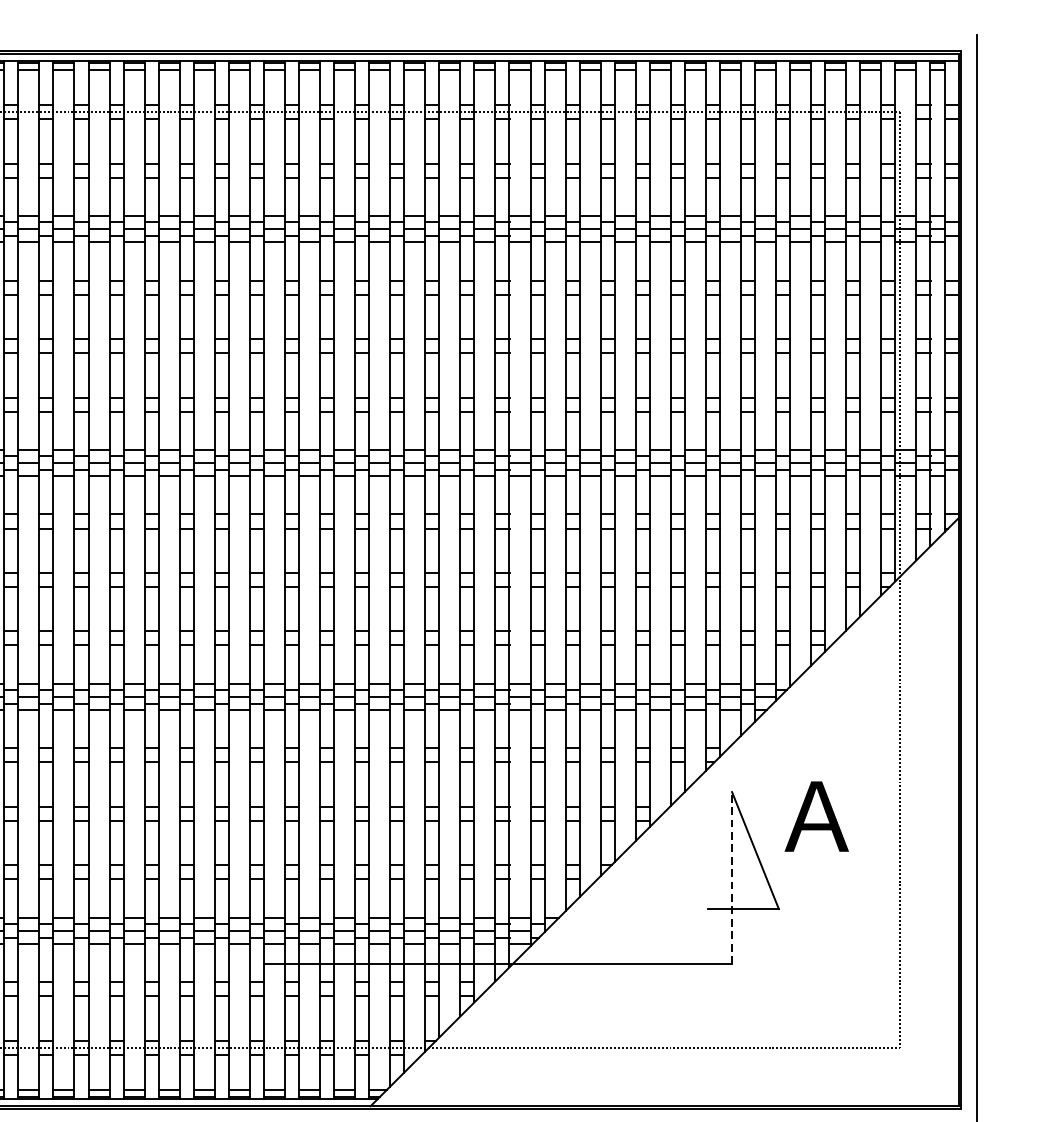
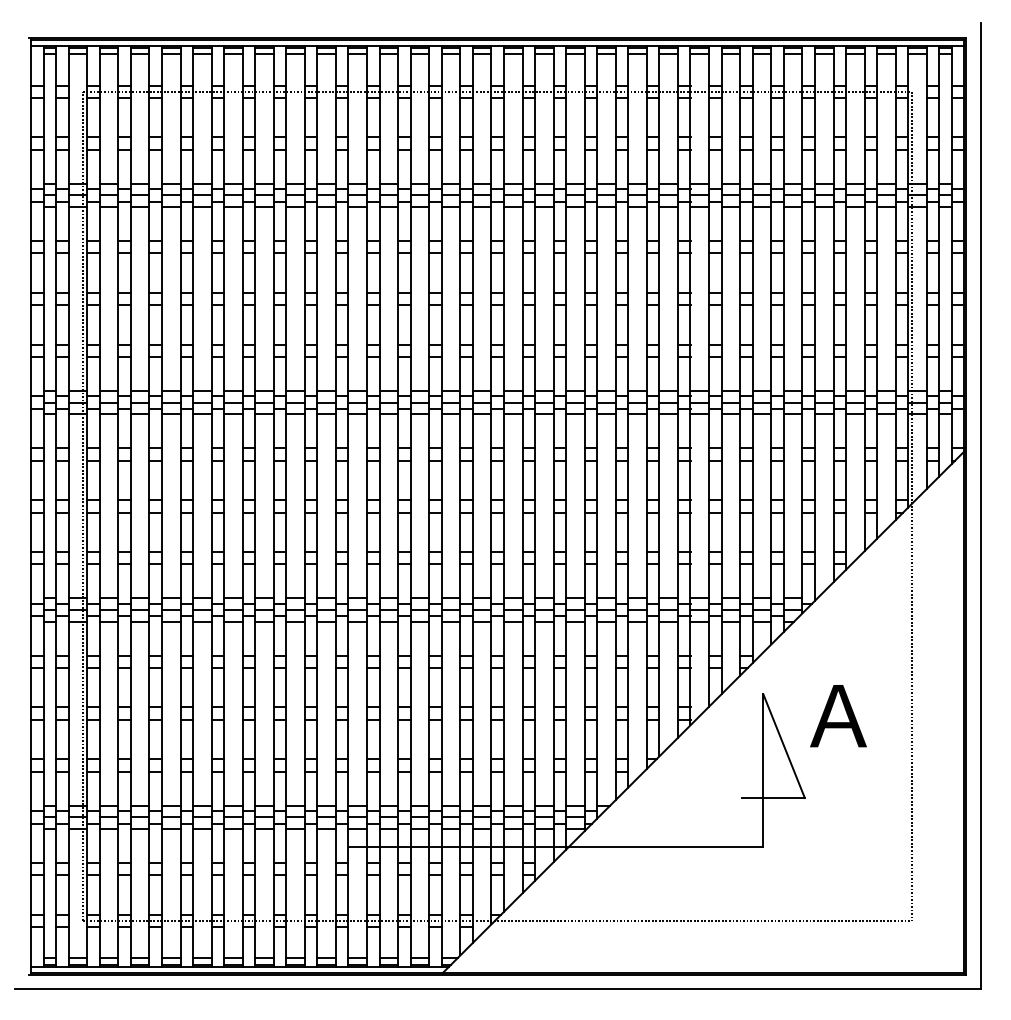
line: (732, 877) -> (763, 770), dashed -> solid

